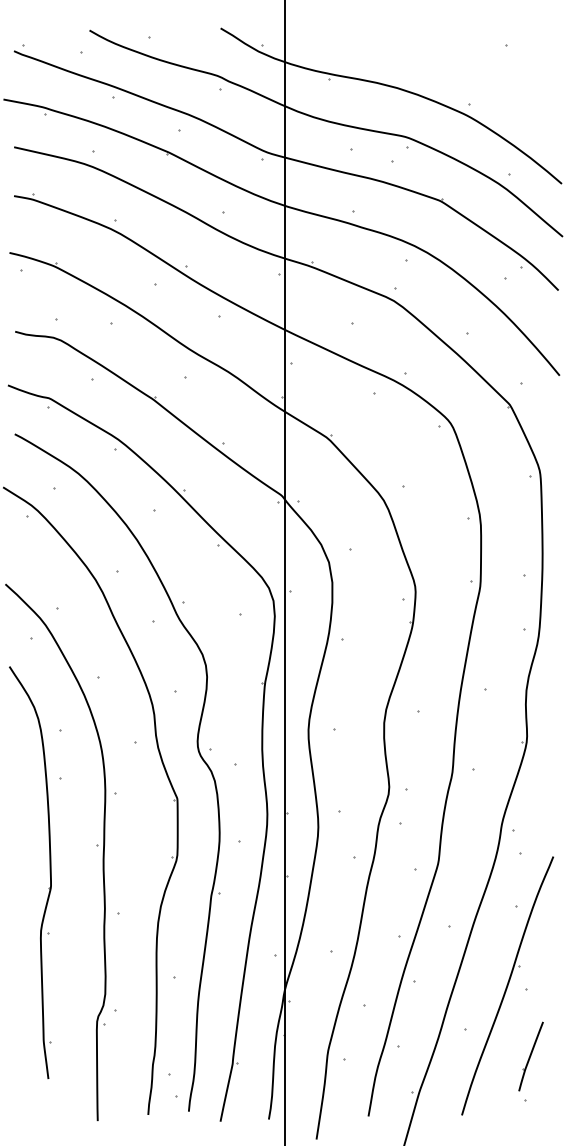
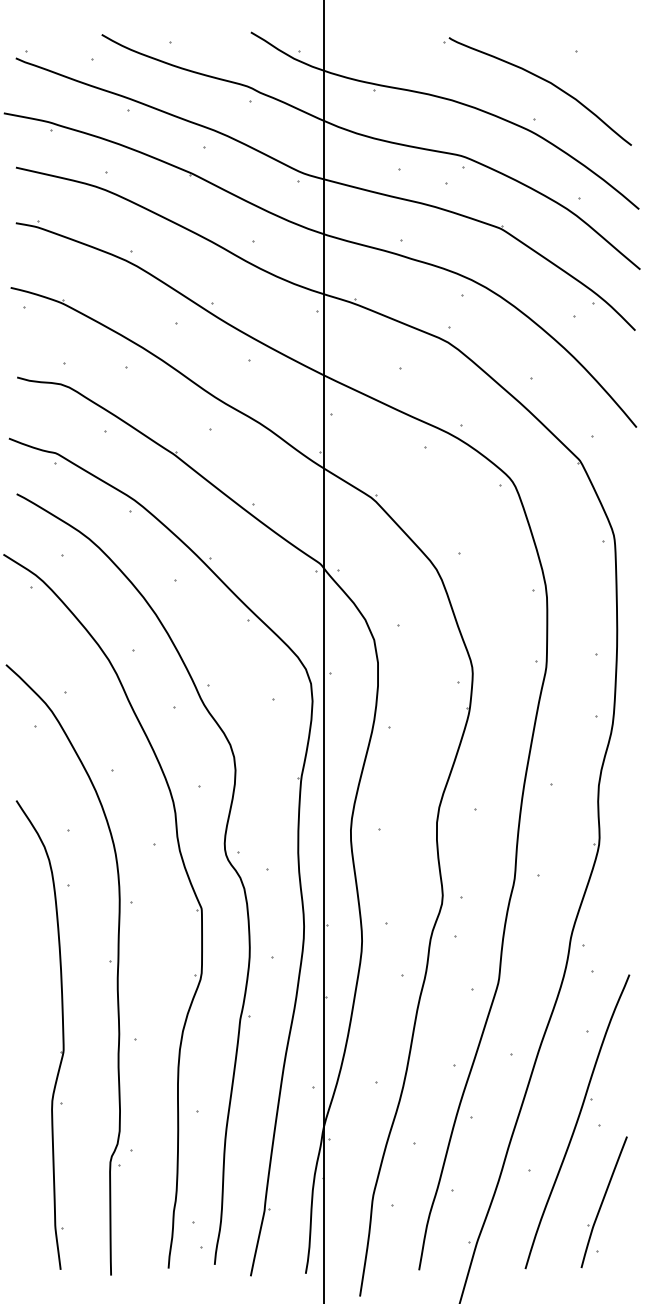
part: (477, 70) -> (543, 80), added
part: (49, 872) -> (61, 1034), moved
part: (530, 1056) -> (603, 1202), size x1.67

